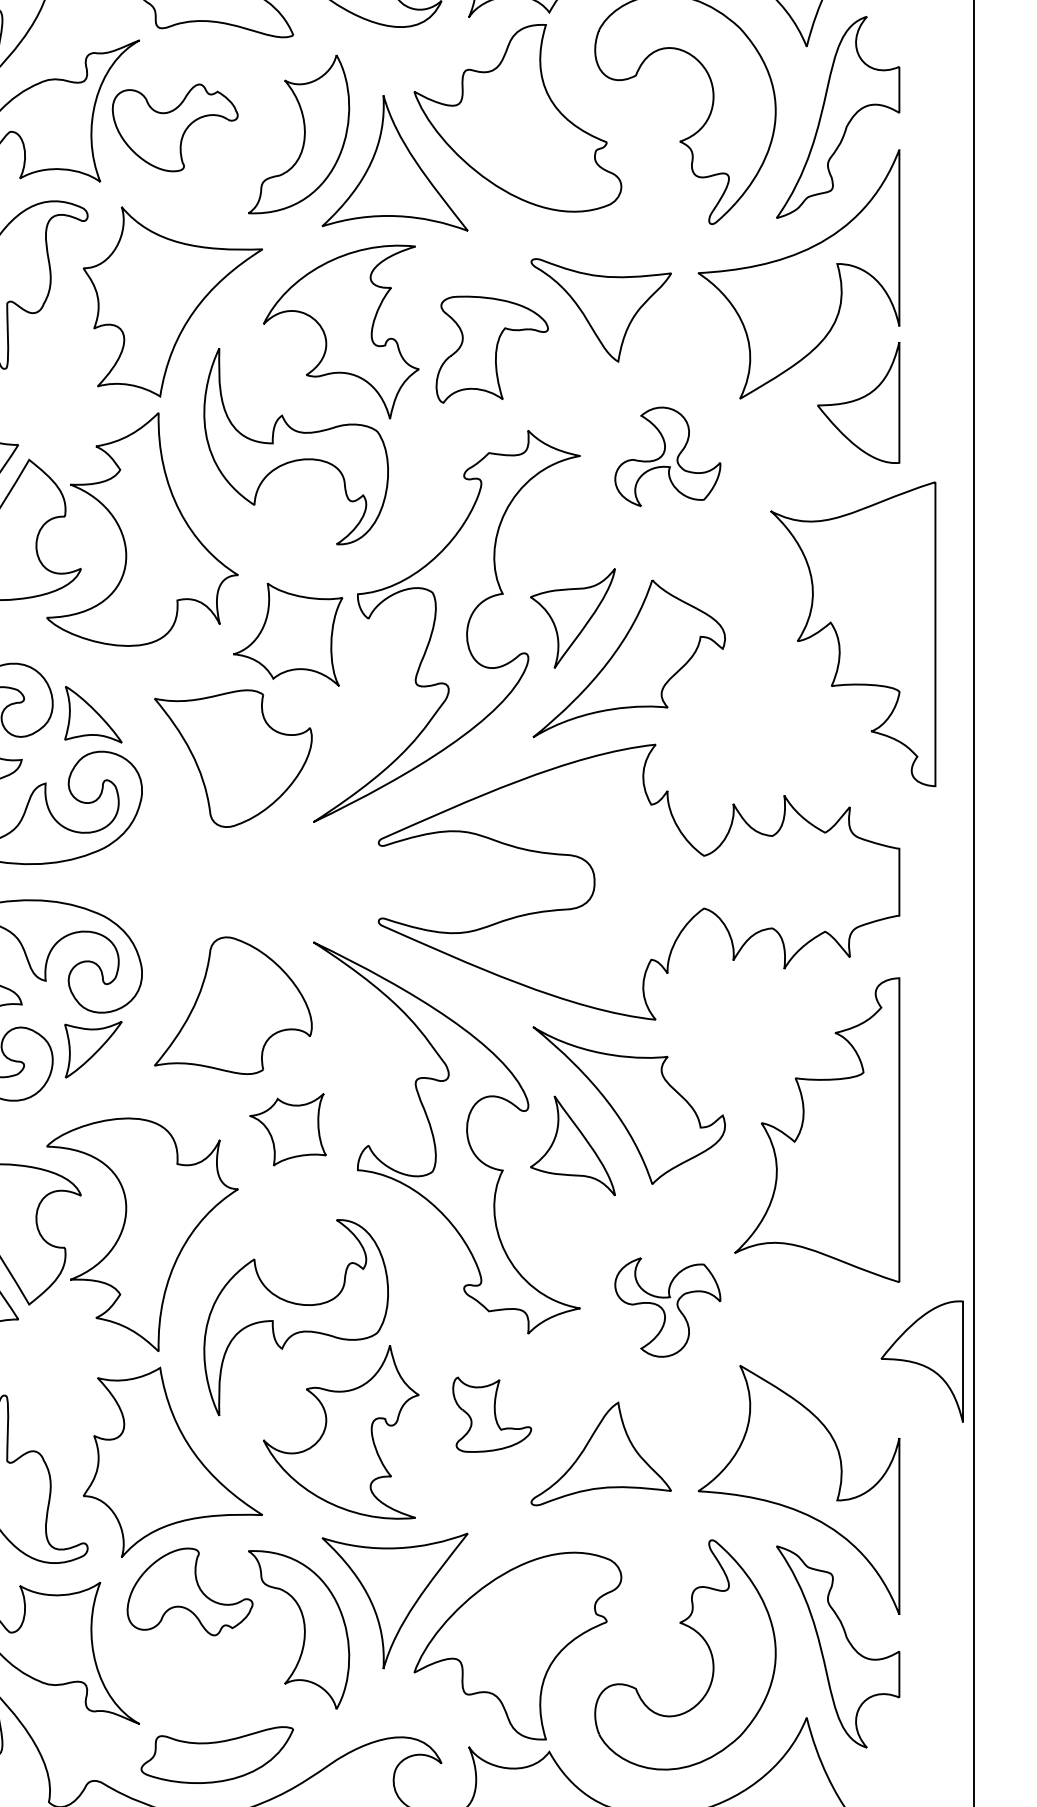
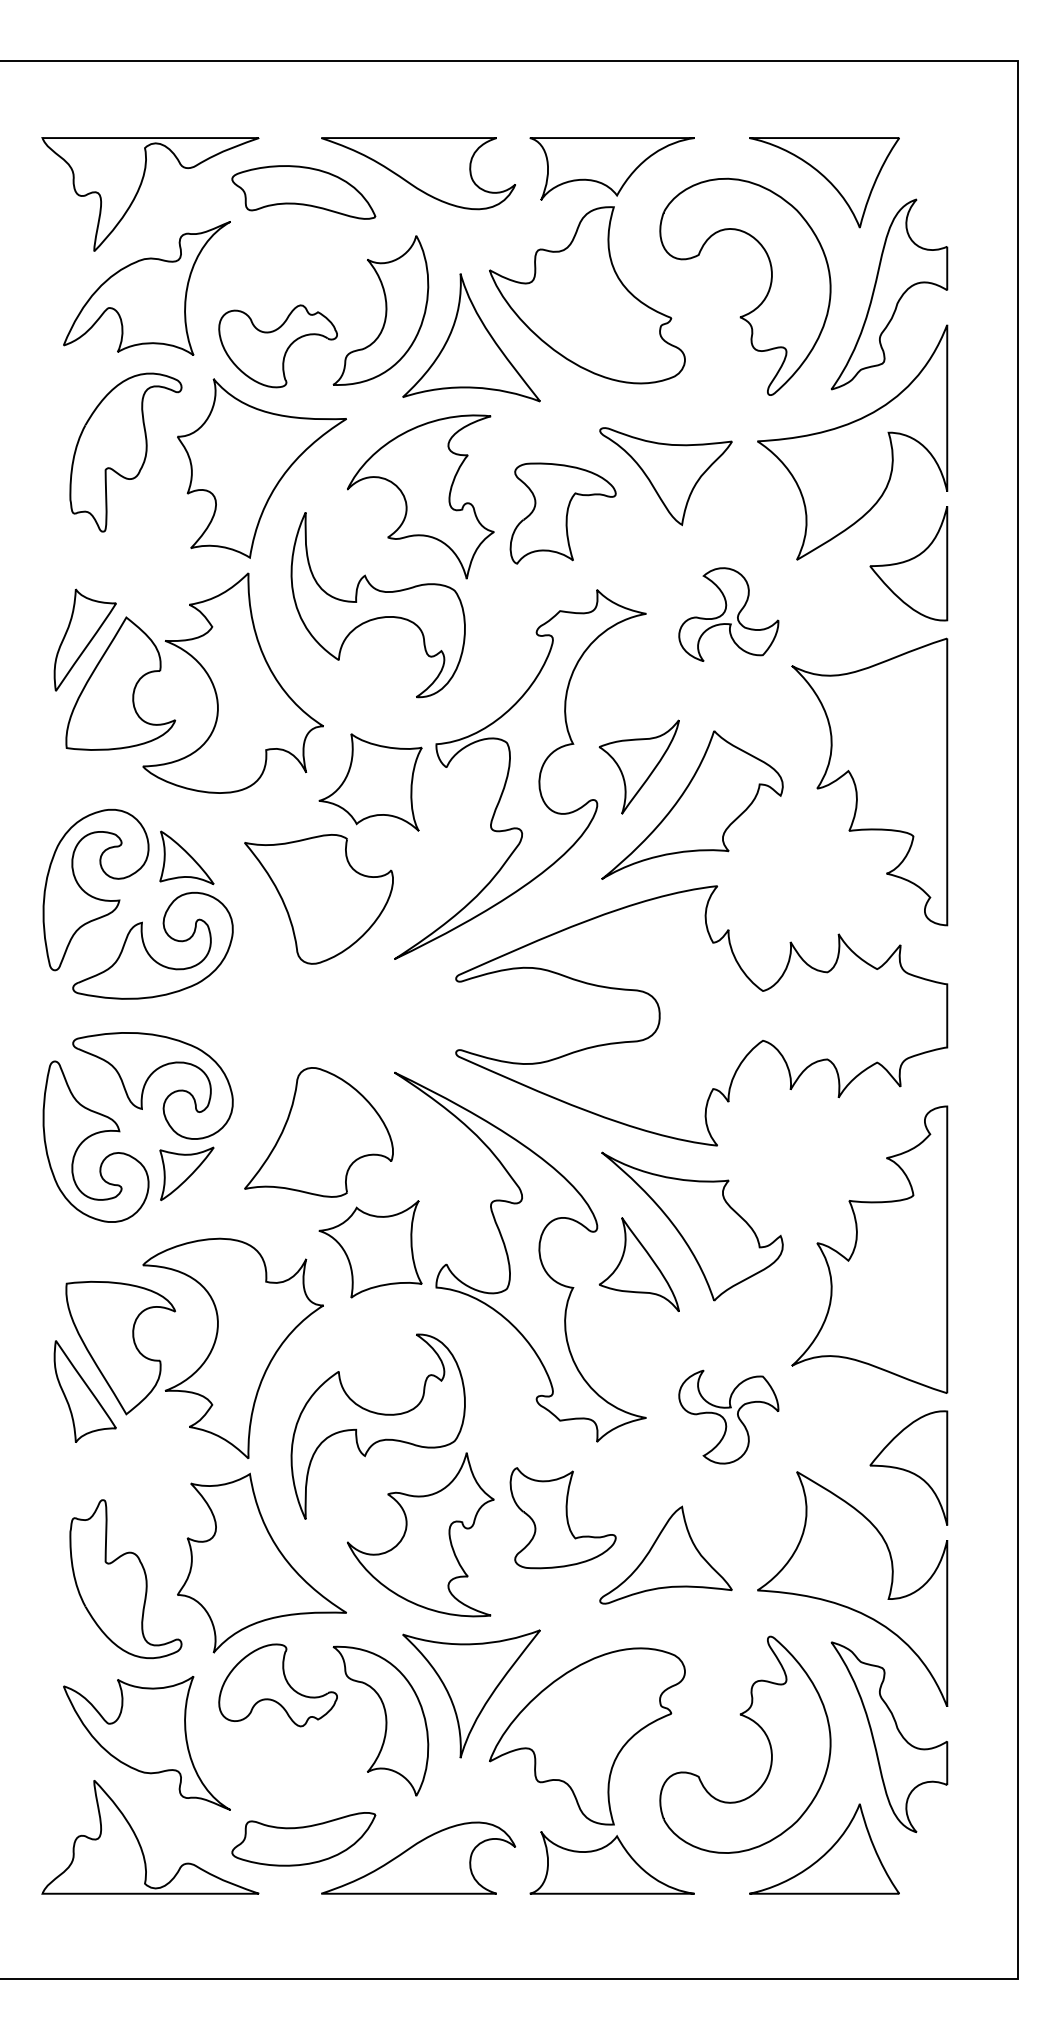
part: (174, 128) -> (277, 346), moved
part: (853, 633) -> (869, 781), moved
part: (287, 1129) -> (370, 1249), size x1.43
part: (921, 1360) -> (908, 1467), moved
part: (491, 1415) -> (562, 1518), size x1.43

